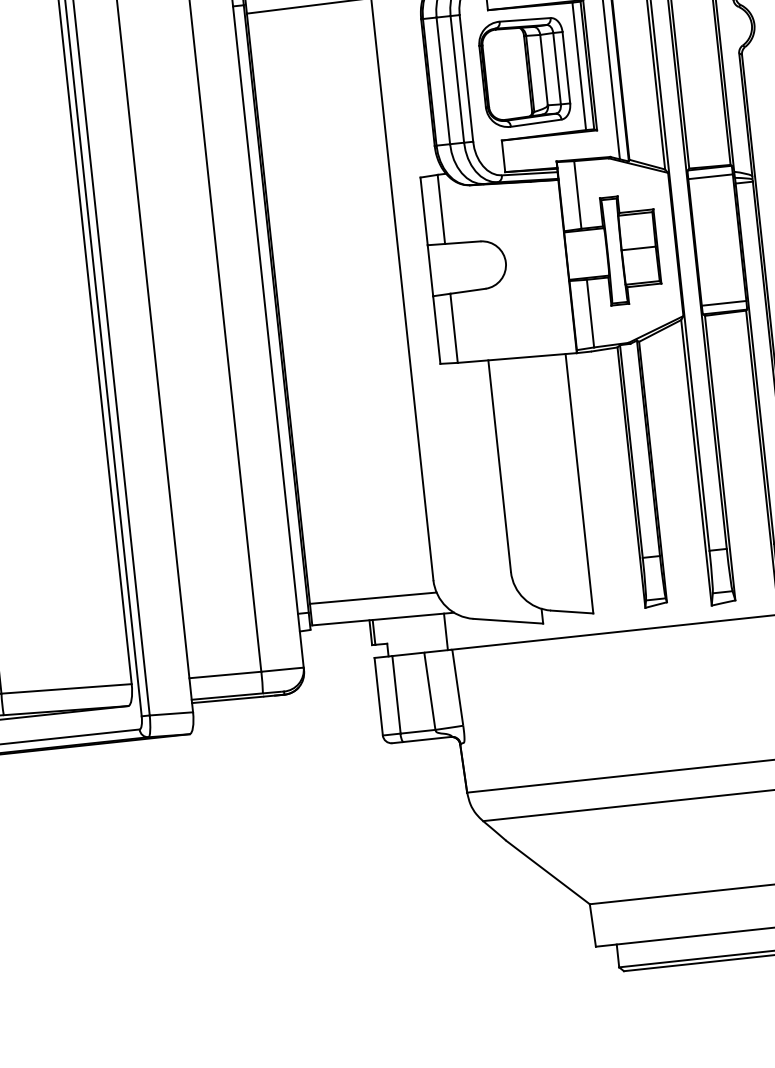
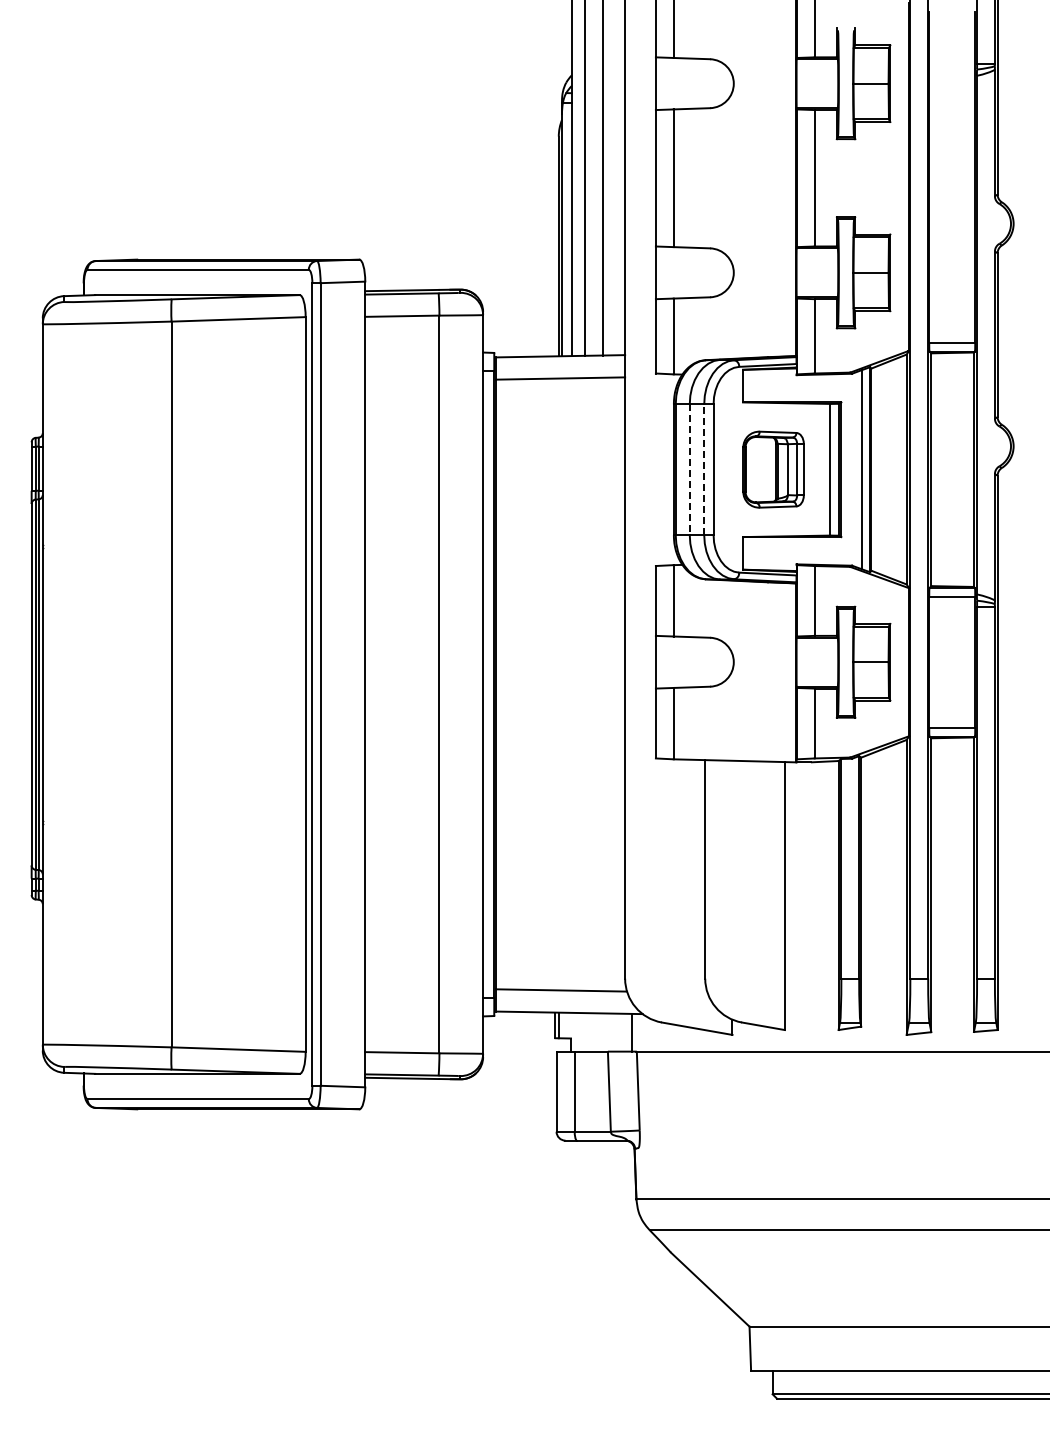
part: (524, 71) -> (773, 469), size x0.7
line: (457, 79) -> (704, 469), solid -> dashed
line: (443, 81) -> (689, 470), solid -> dashed

